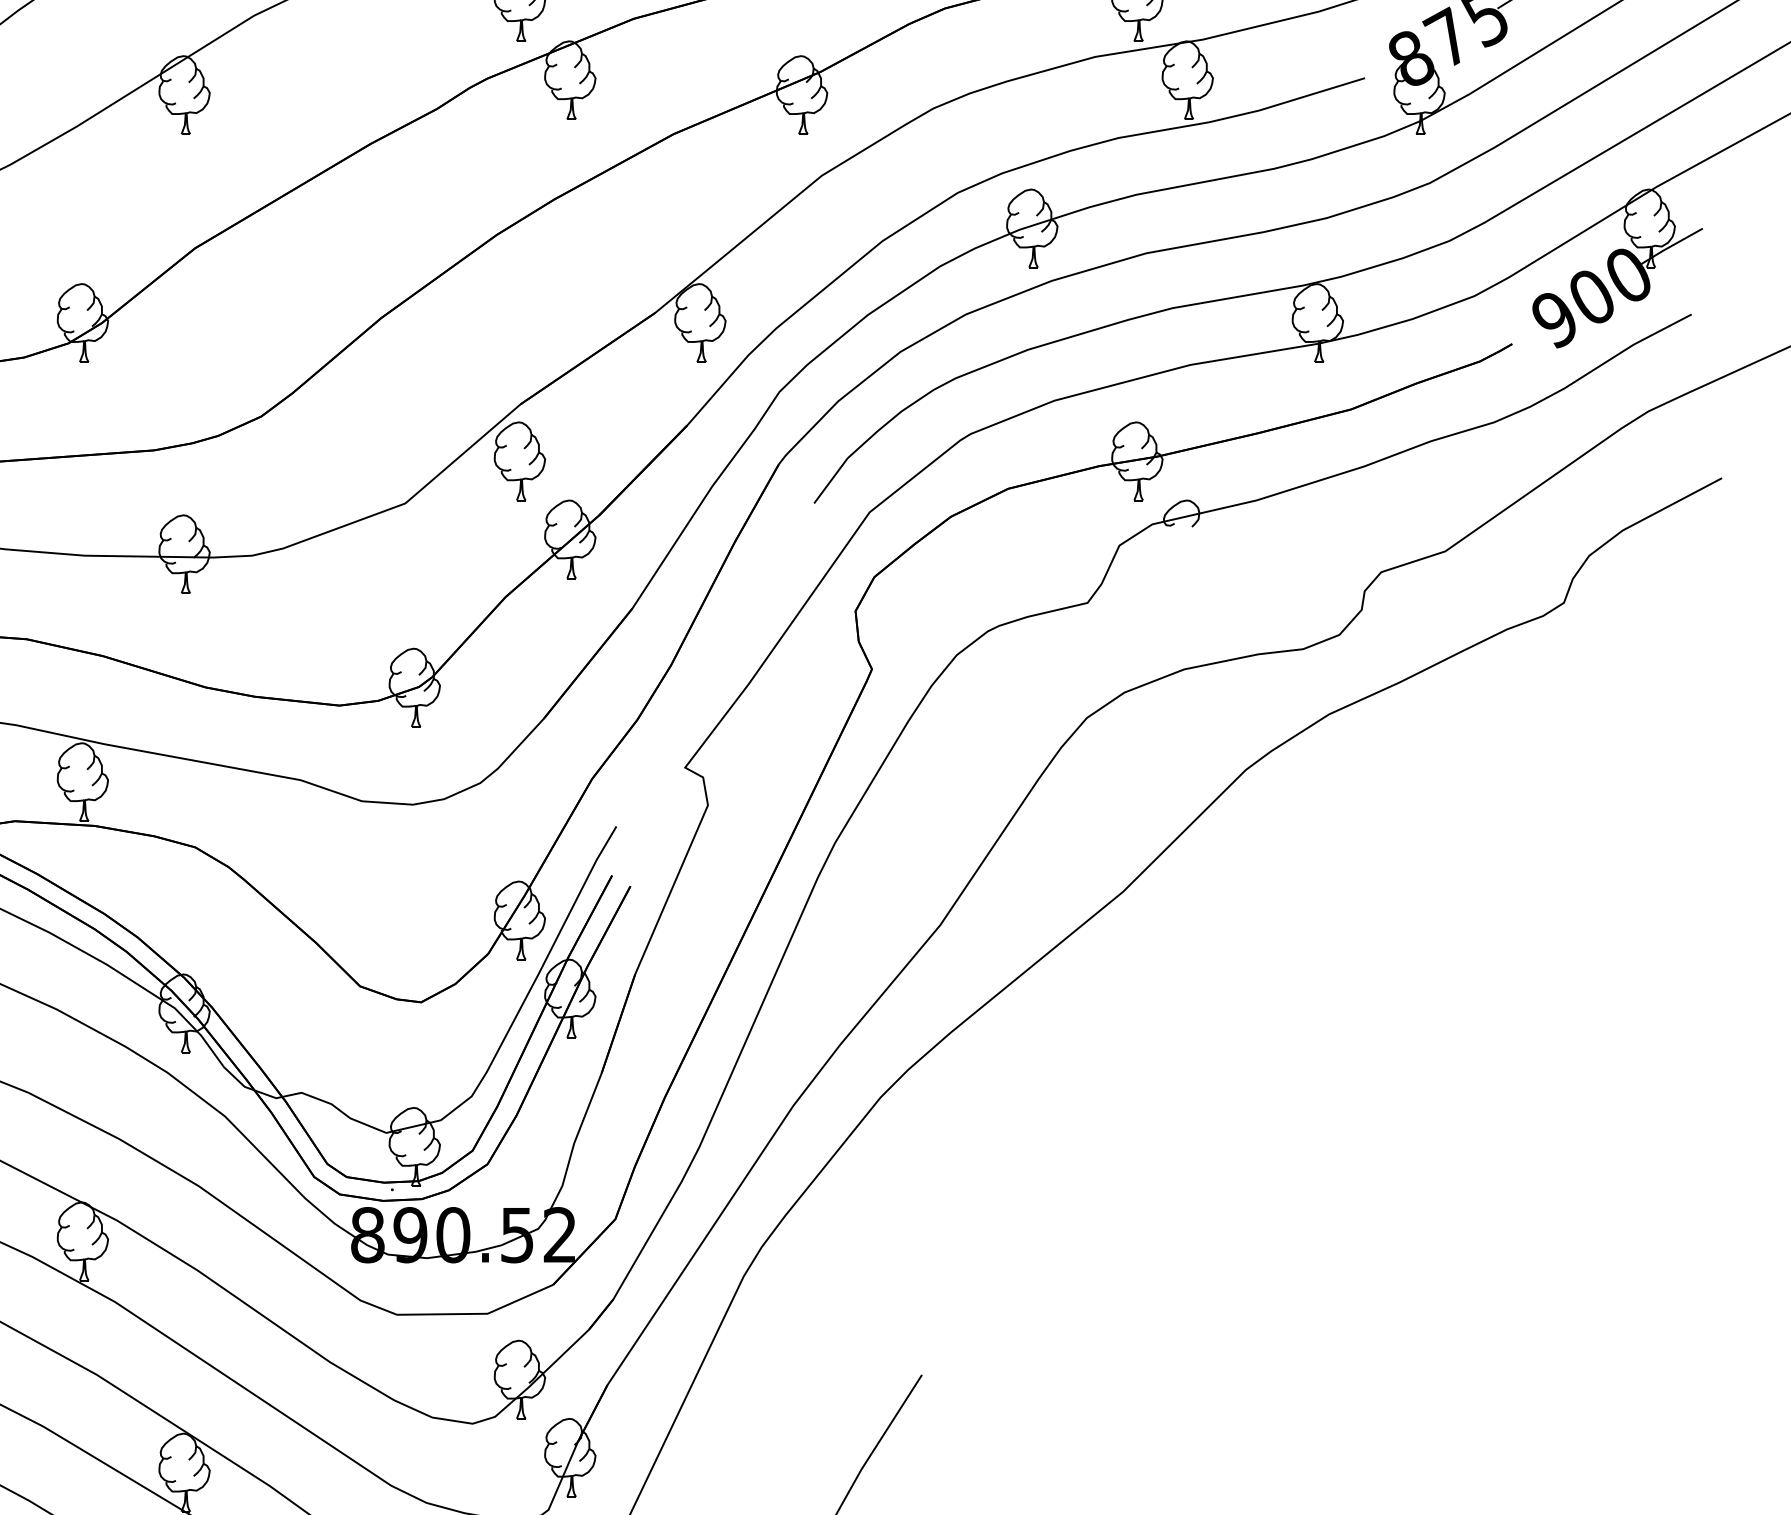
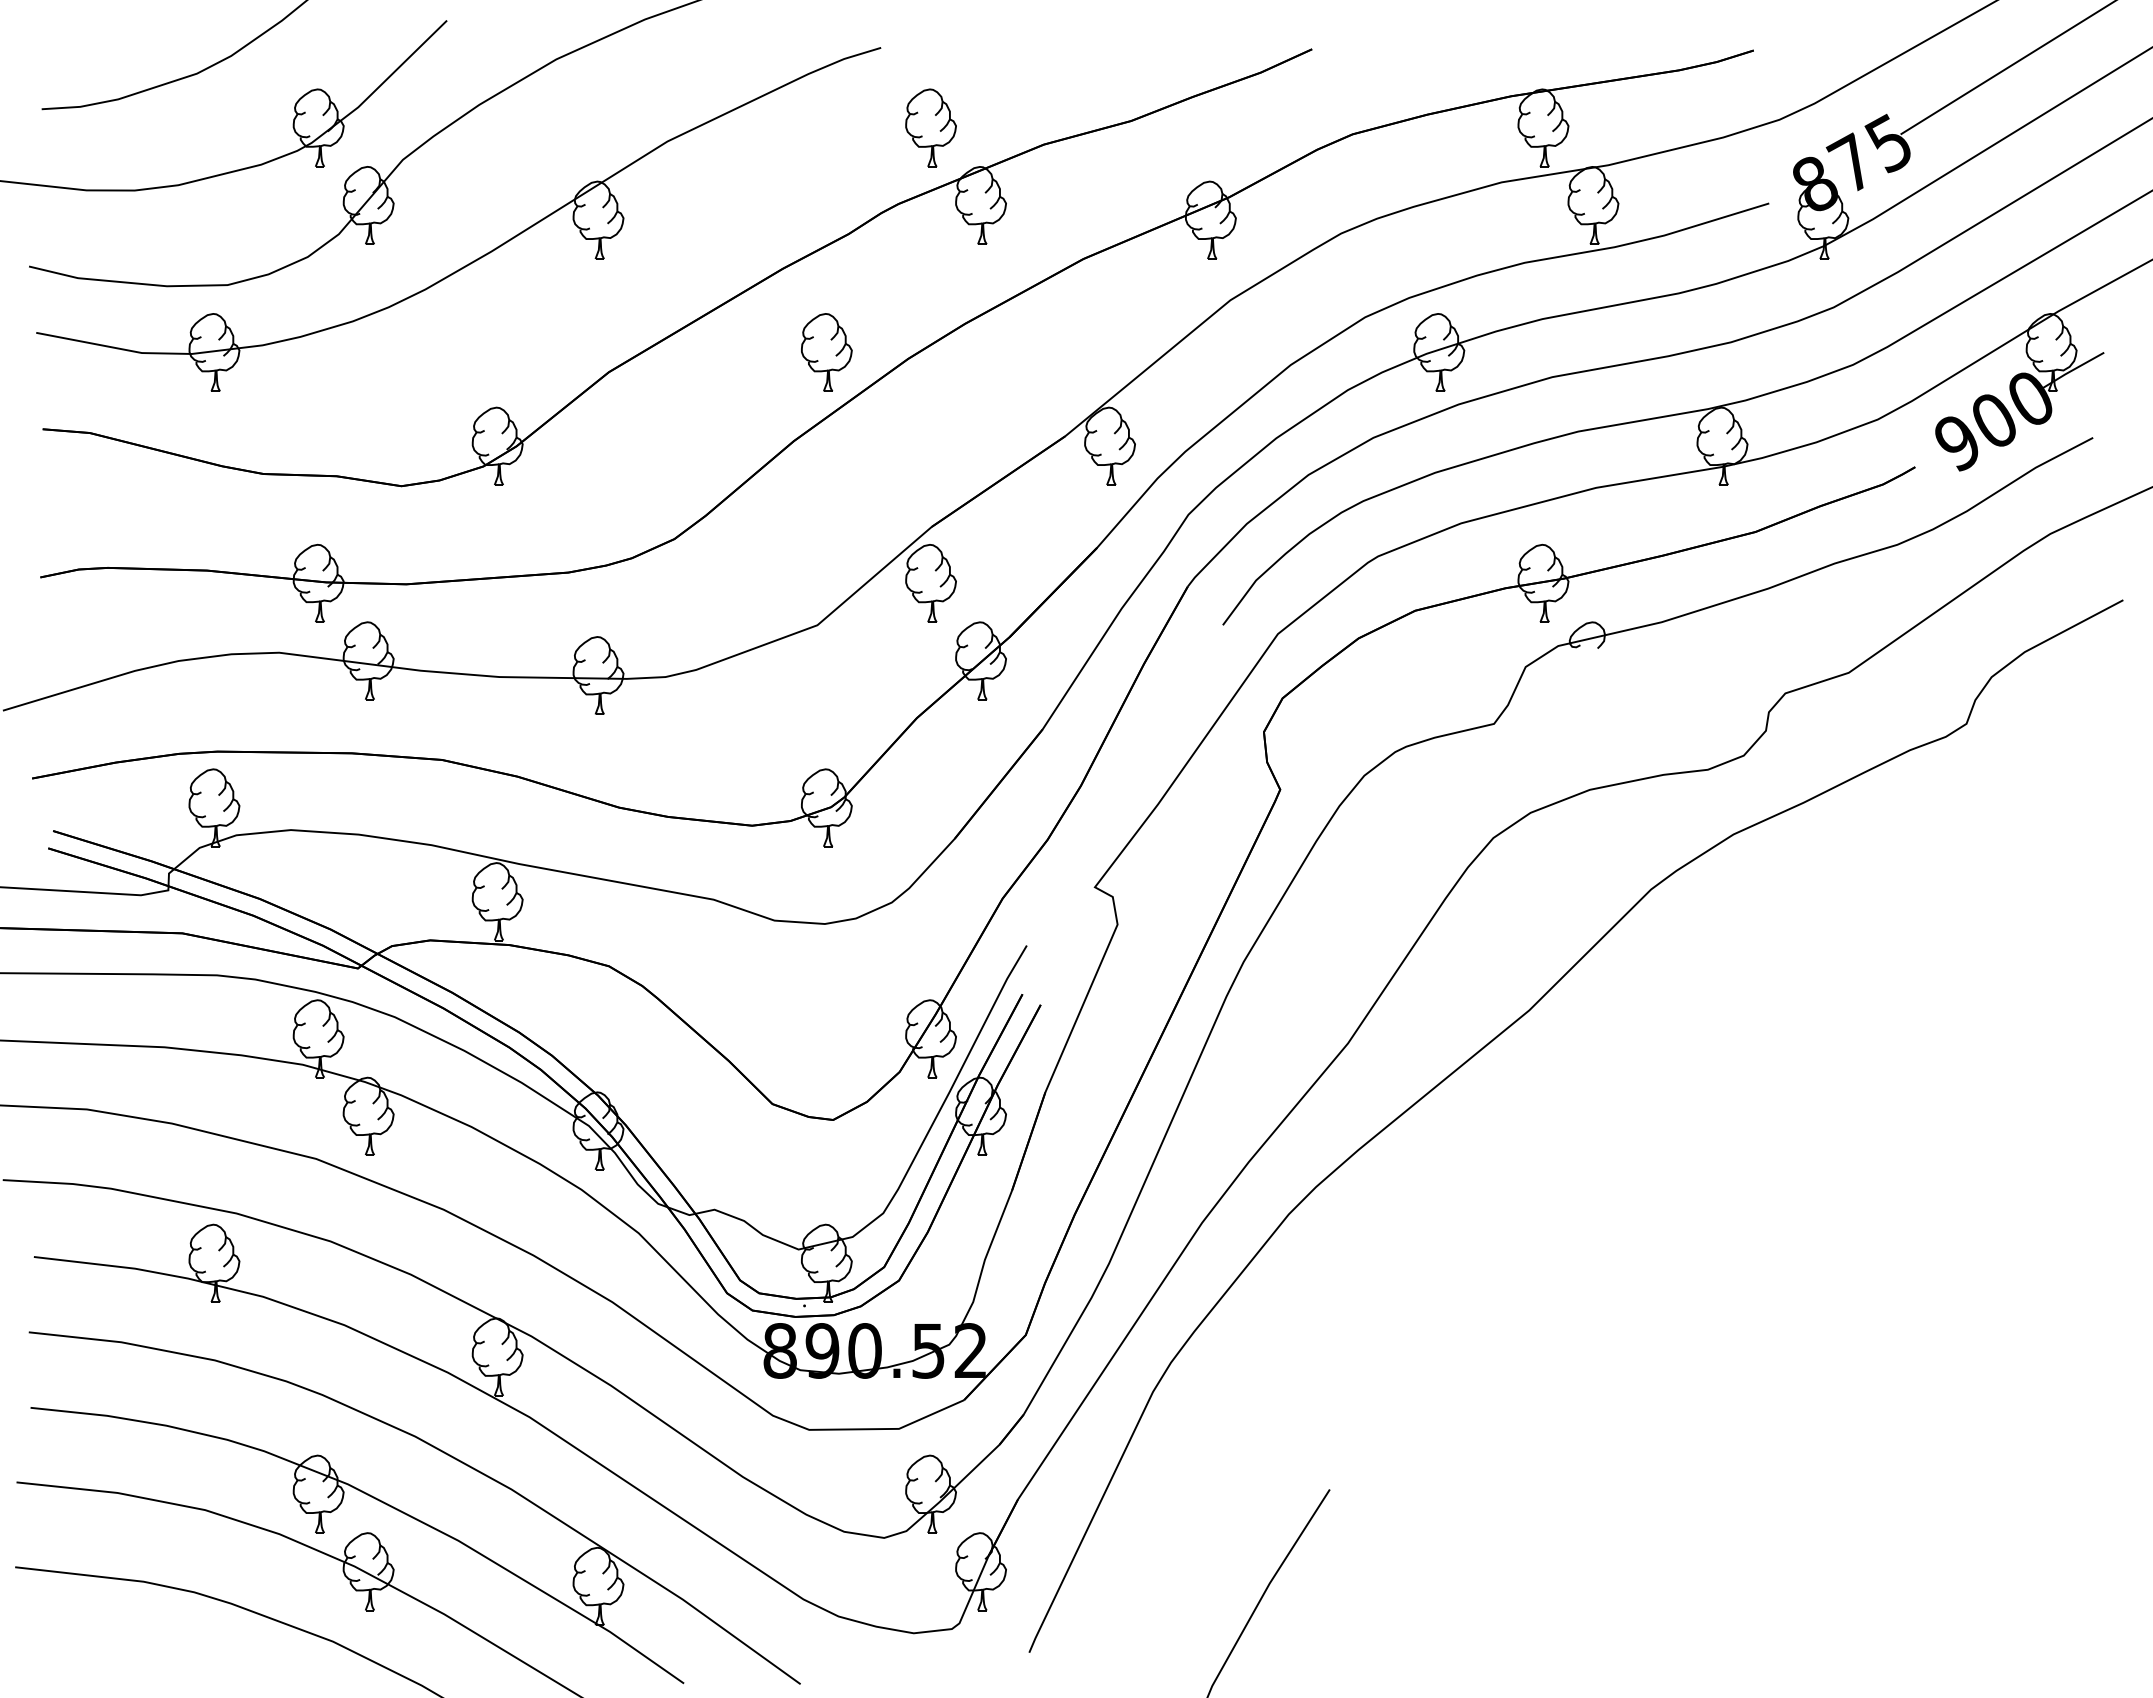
part: (414, 228) -> (826, 352), added

